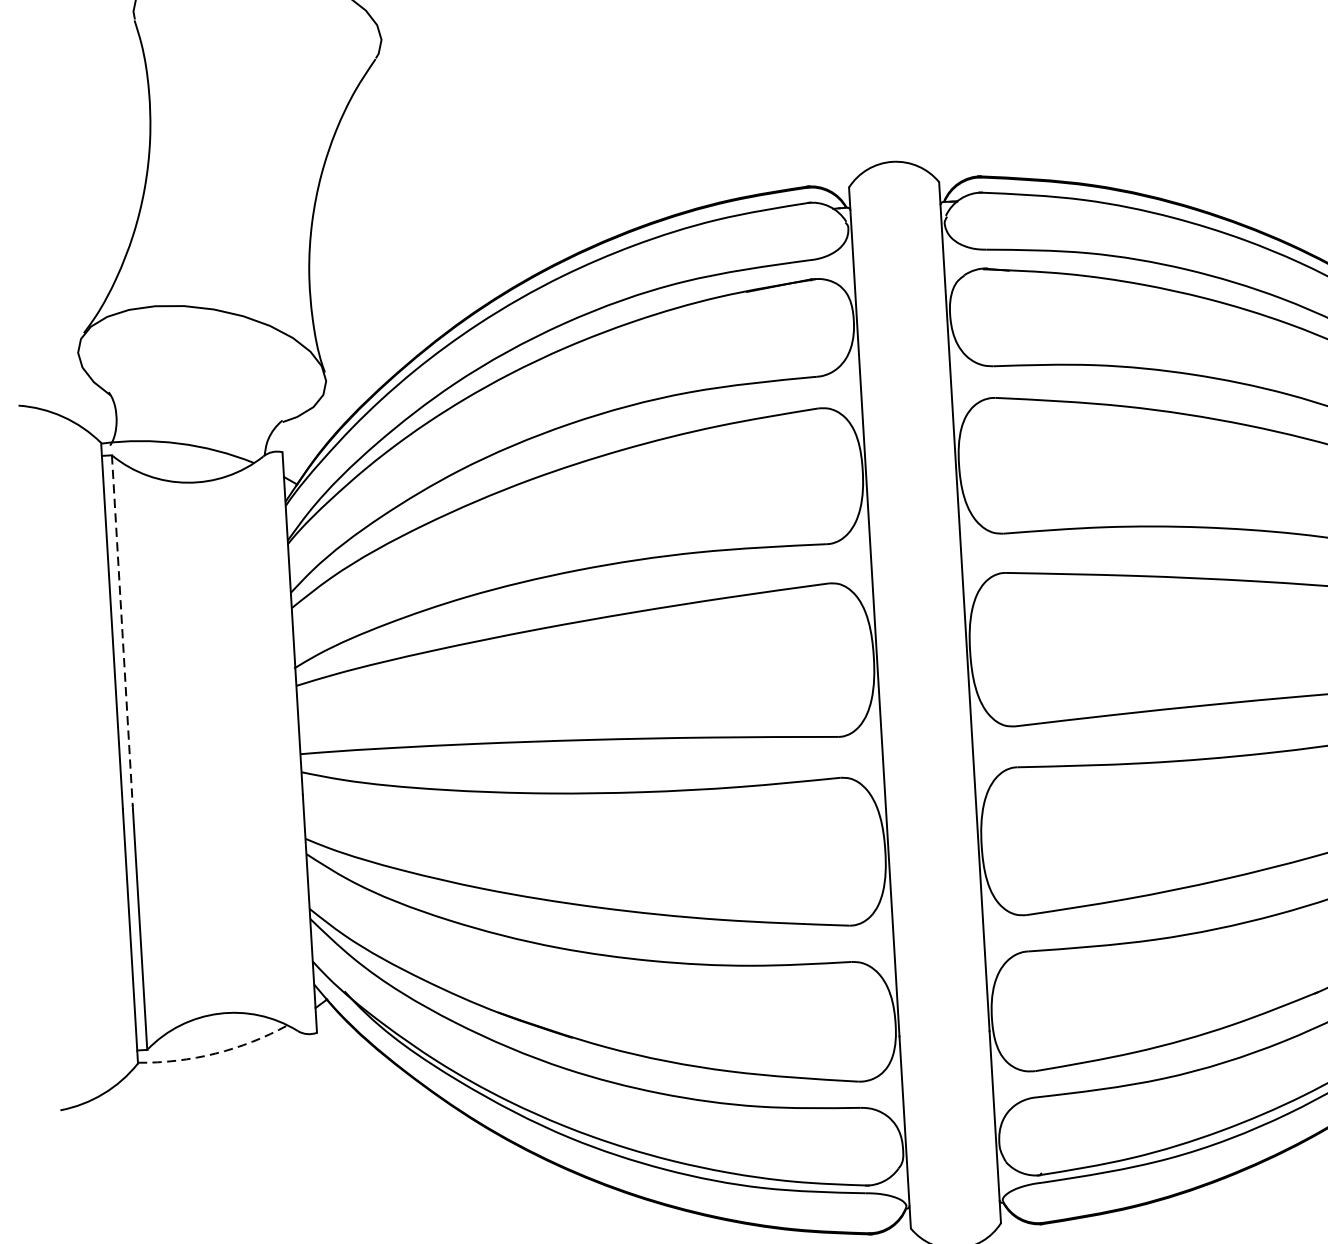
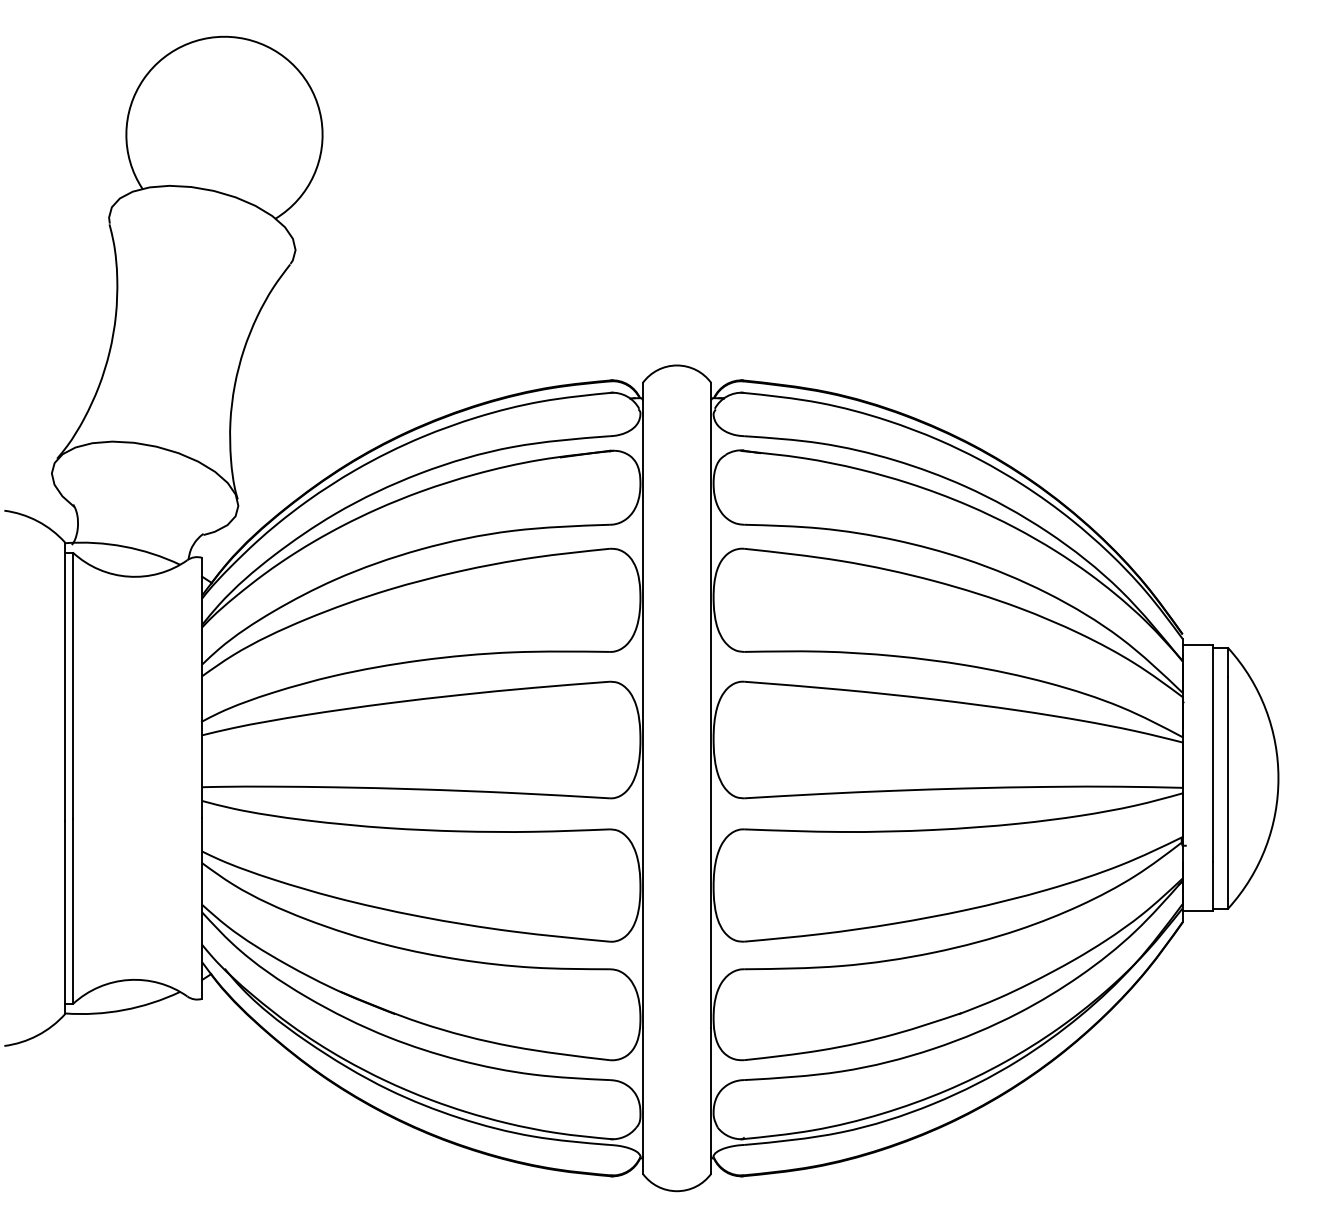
line: (121, 631) -> (72, 686), dashed -> solid
arc: (215, 1054) -> (124, 1010), dashed -> solid

